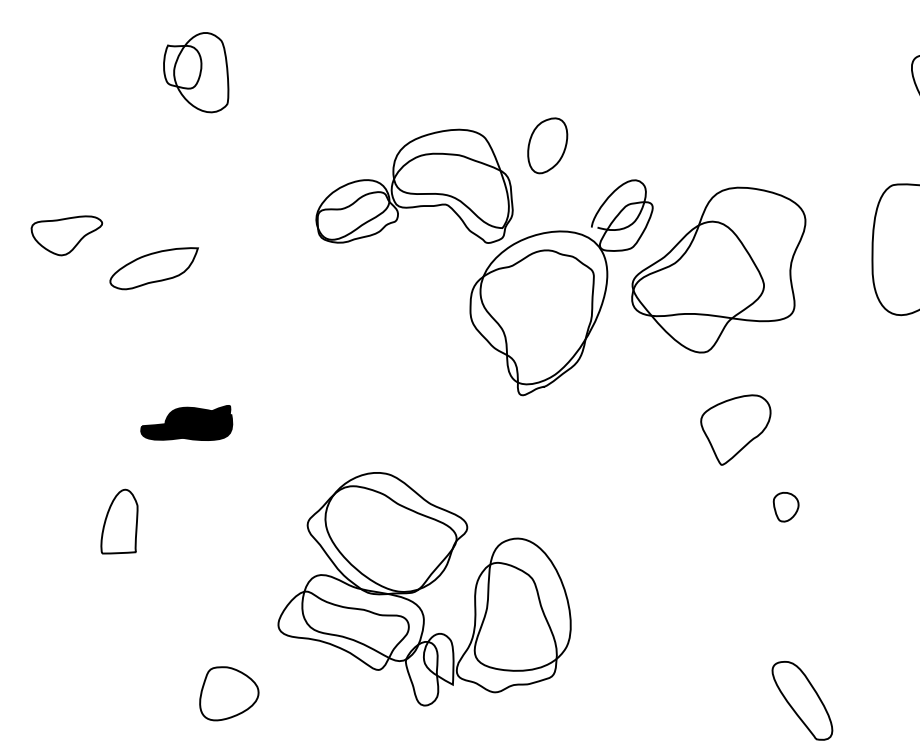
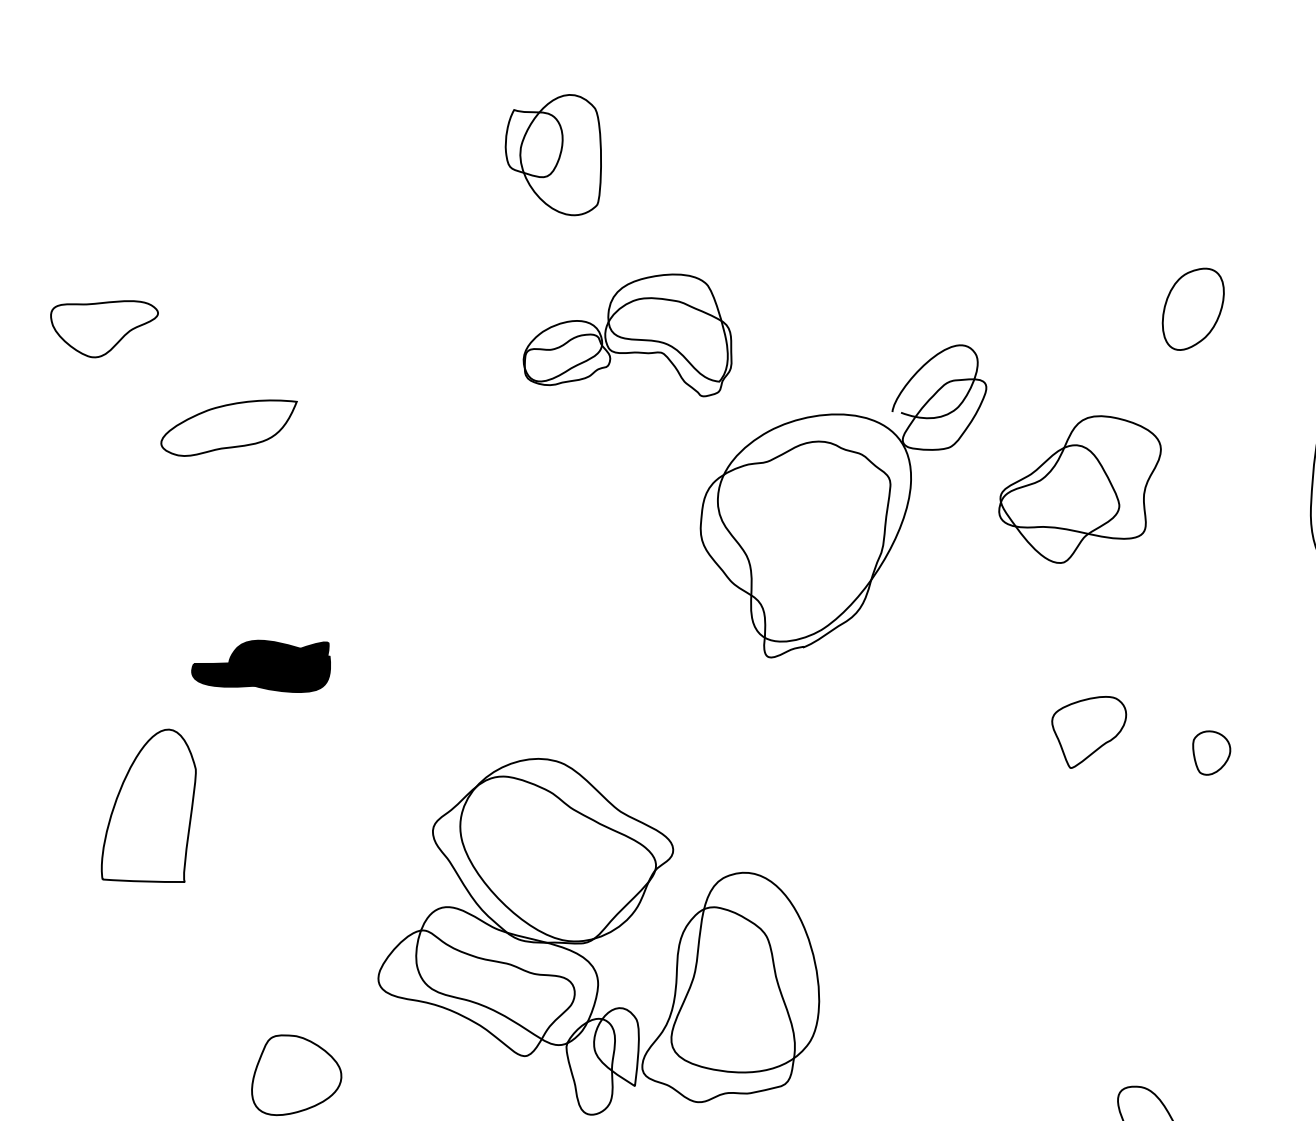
part: (196, 72) -> (554, 153), moved
part: (547, 145) -> (1192, 308), moved
part: (414, 185) -> (629, 330), size x0.7
part: (66, 235) -> (102, 327), moved
part: (718, 269) -> (1078, 488), size x0.6
part: (735, 429) -> (1087, 731), size x0.7
part: (785, 507) -> (1210, 753), moved
part: (119, 521) -> (149, 805), size x1.6

